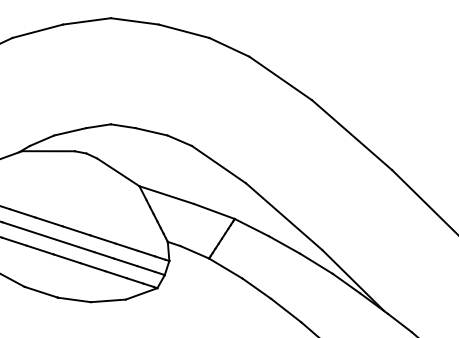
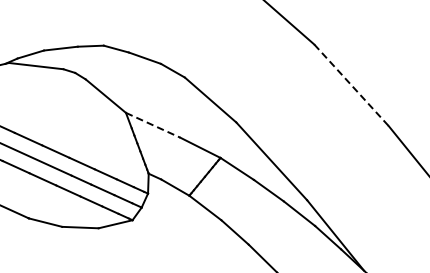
line: (352, 135) -> (351, 85), solid -> dashed
line: (166, 195) -> (152, 125), solid -> dashed

